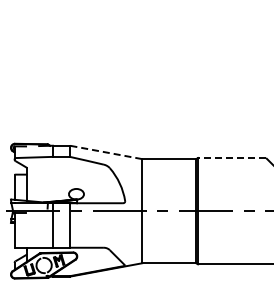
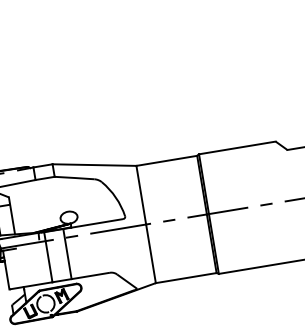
line: (106, 152) -> (95, 165), dashed -> solid
line: (231, 158) -> (236, 148), dashed -> solid

